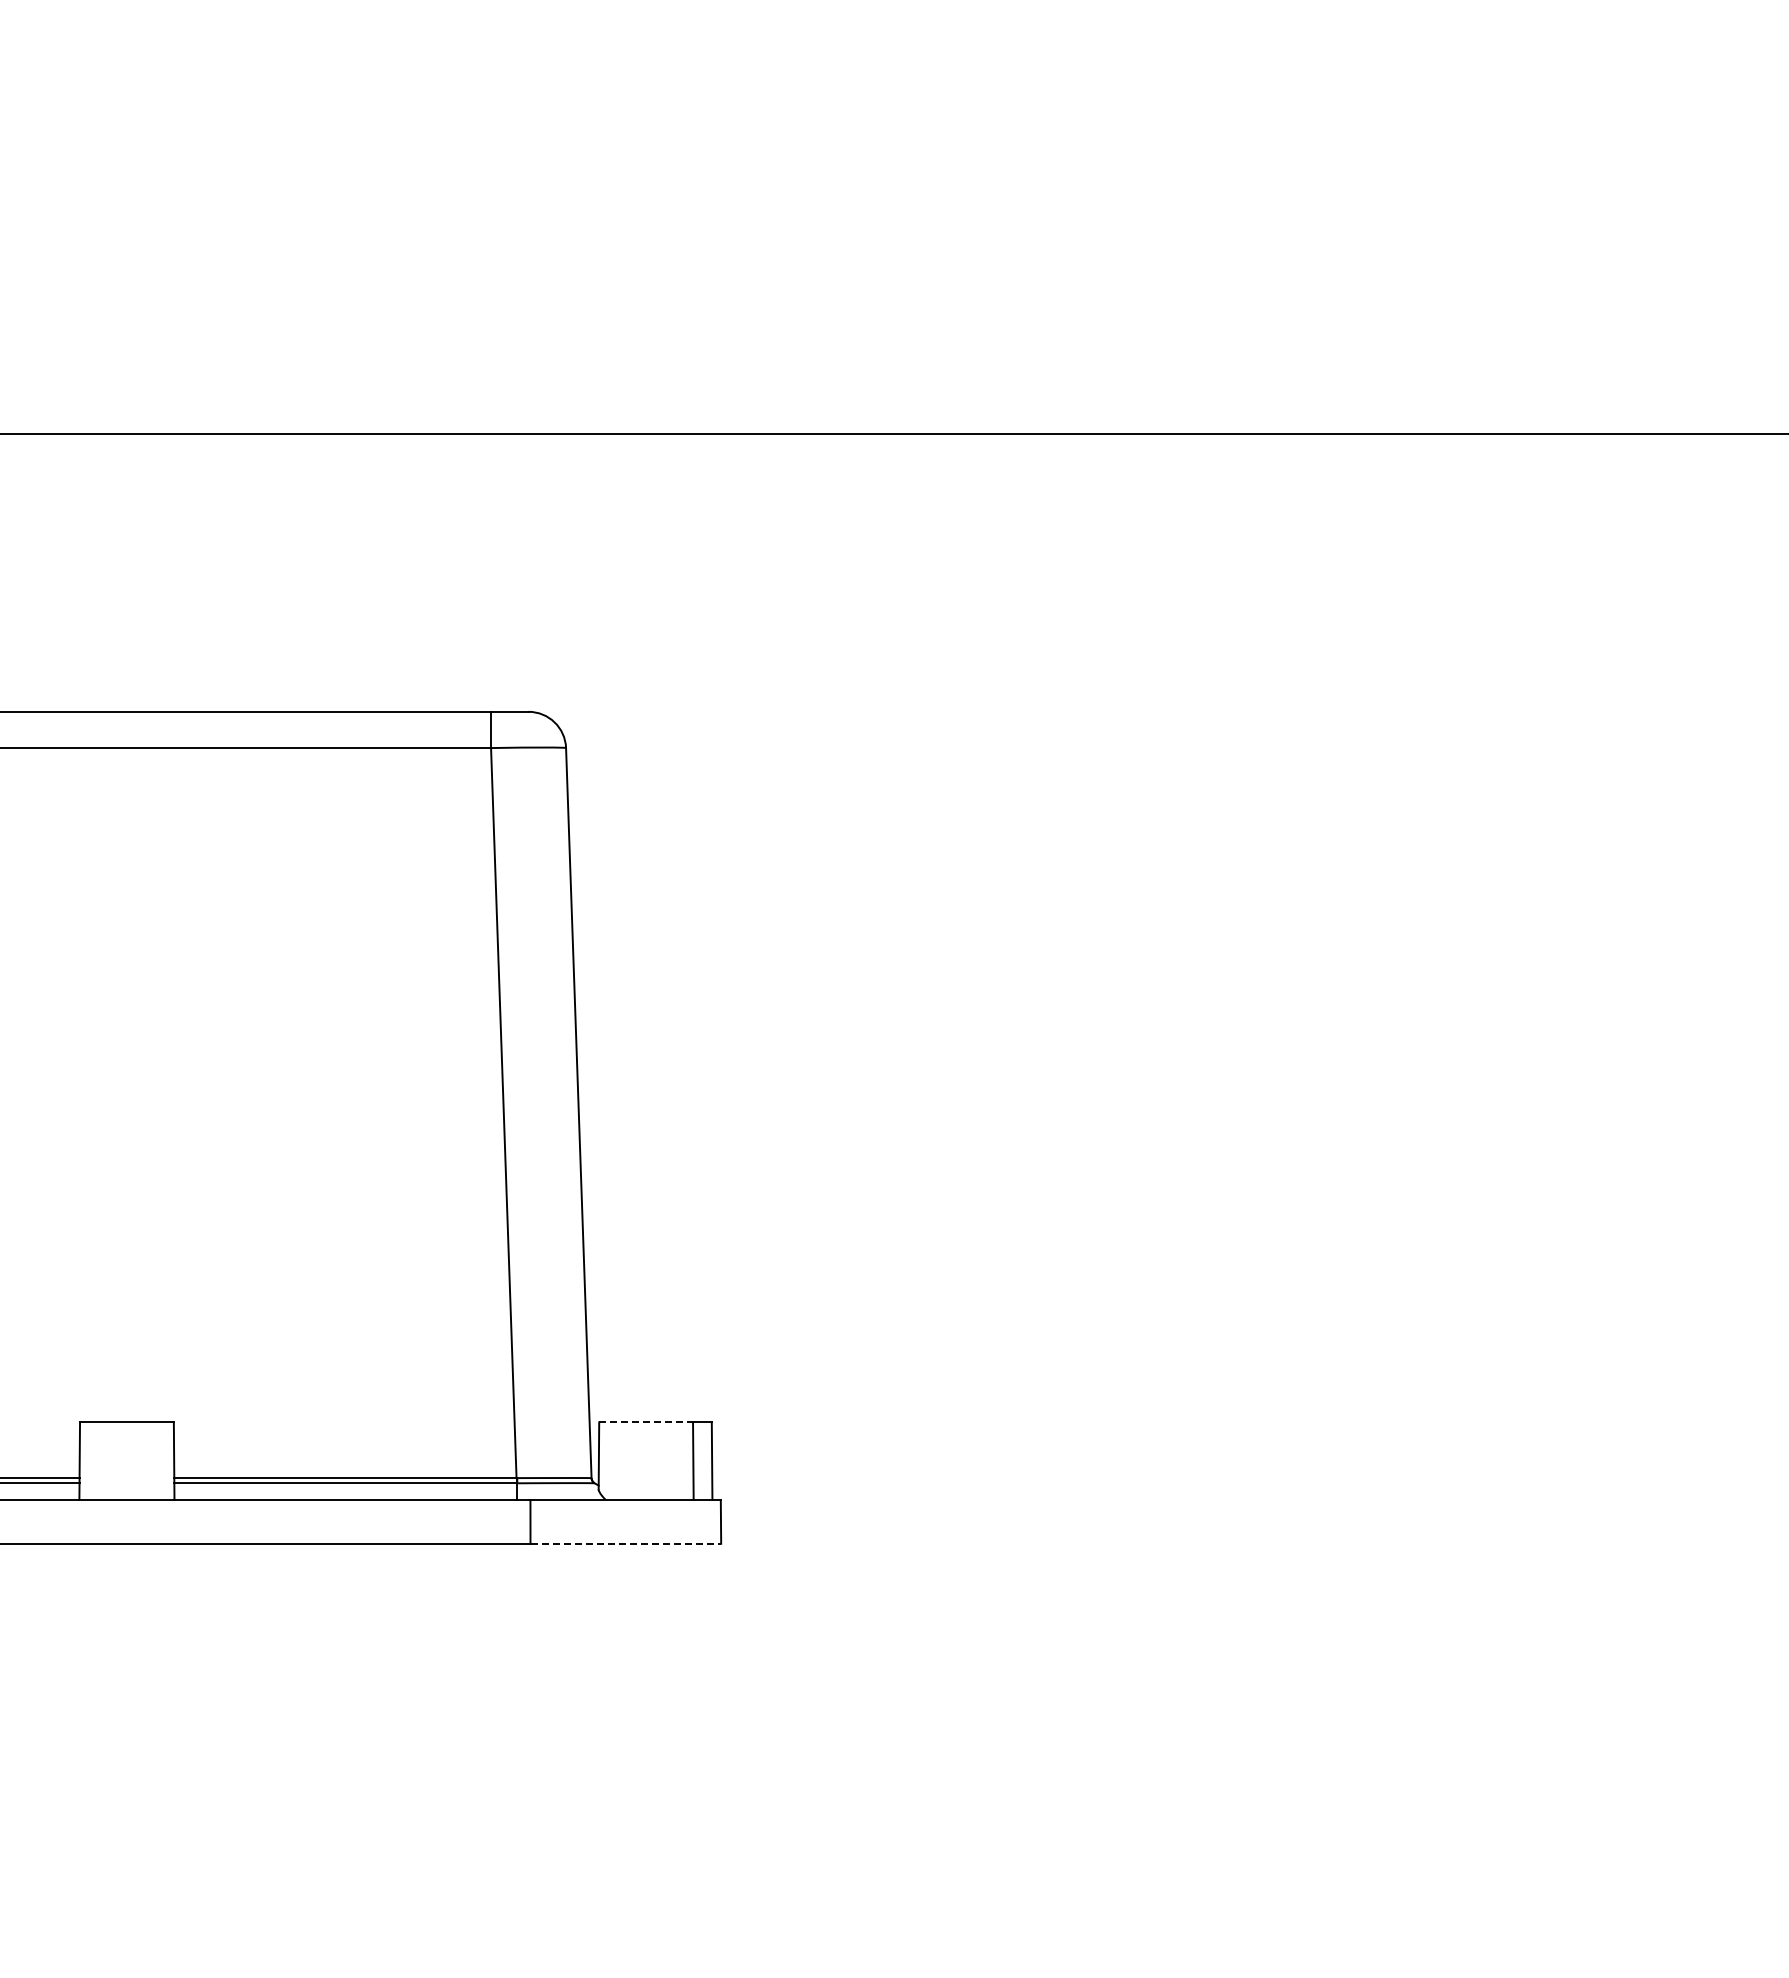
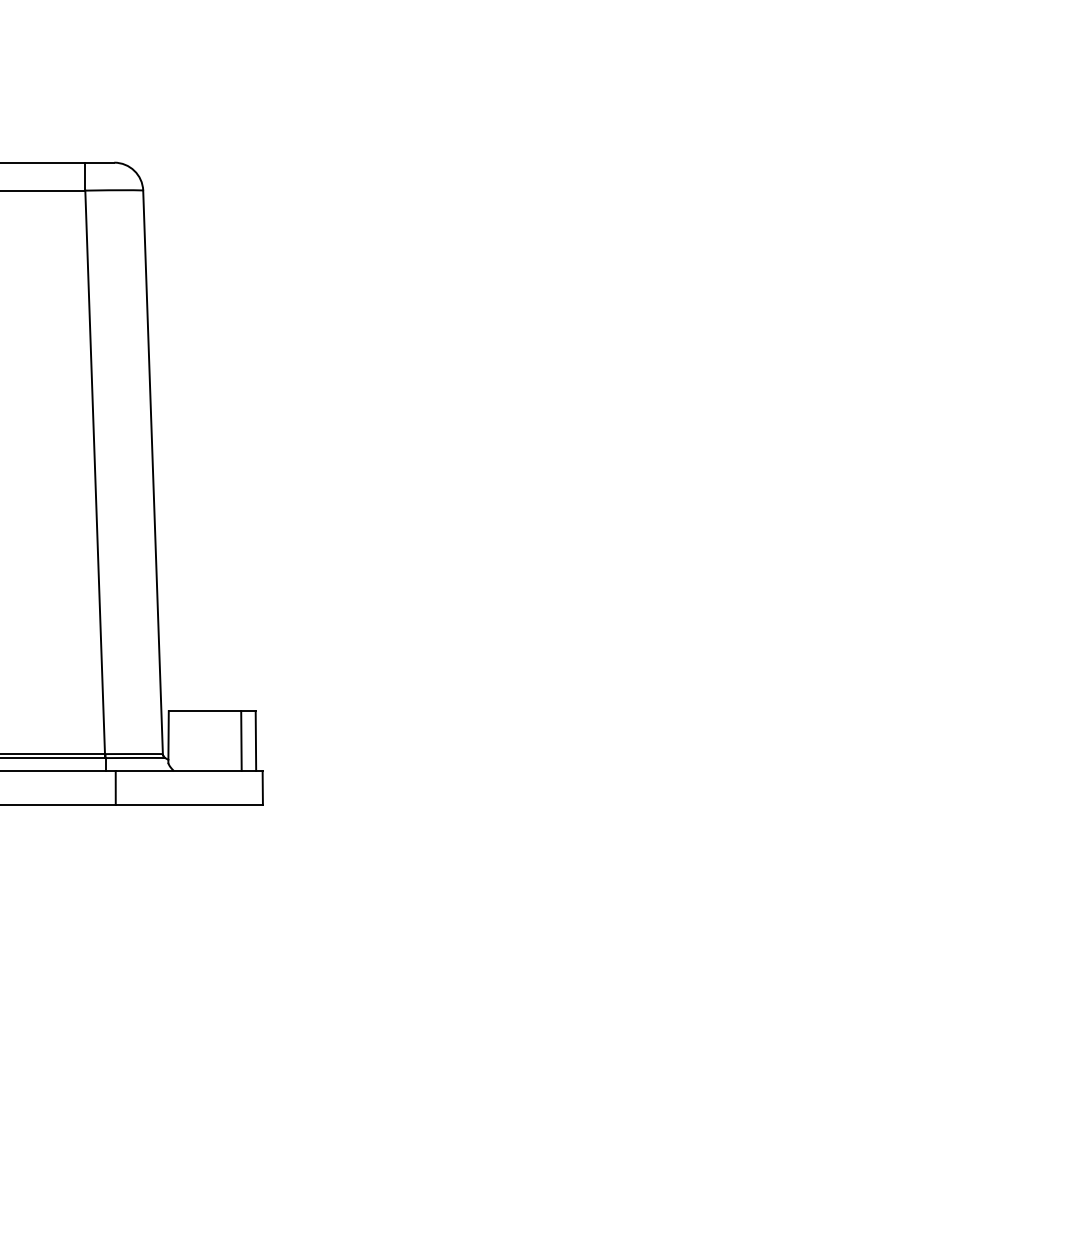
line: (646, 1422) -> (205, 711), dashed -> solid
line: (626, 1543) -> (189, 804), dashed -> solid

